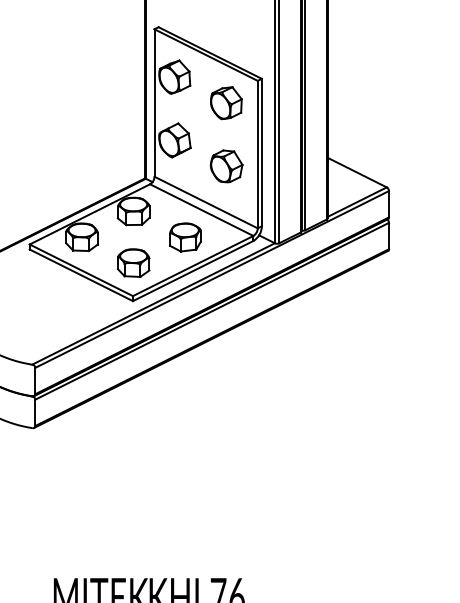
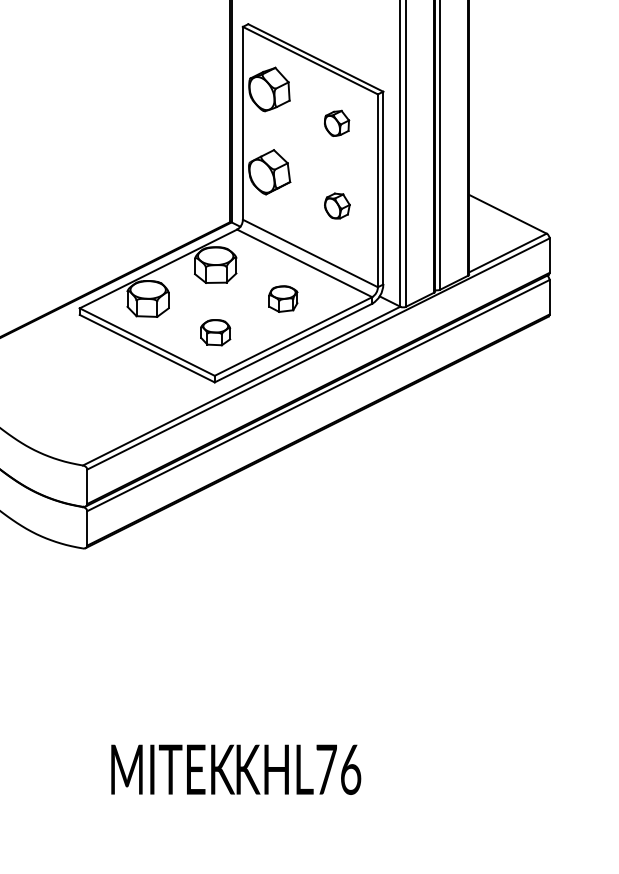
part: (226, 103) -> (336, 123), size x0.6
part: (226, 165) -> (337, 205), size x0.6
part: (185, 236) -> (283, 298), size x0.7
part: (133, 262) -> (215, 332), size x0.7

